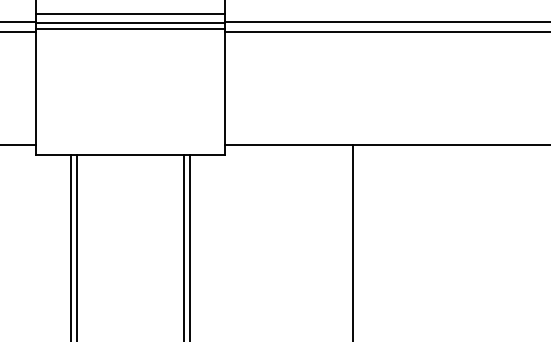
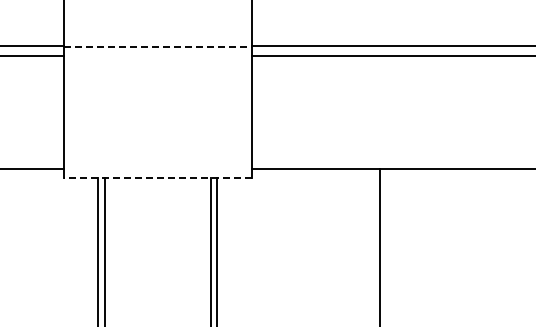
line: (130, 14) -> (157, 38), removed
line: (130, 23) -> (157, 47), solid -> dashed
line: (130, 29) -> (157, 53), removed
line: (129, 154) -> (156, 178), solid -> dashed

